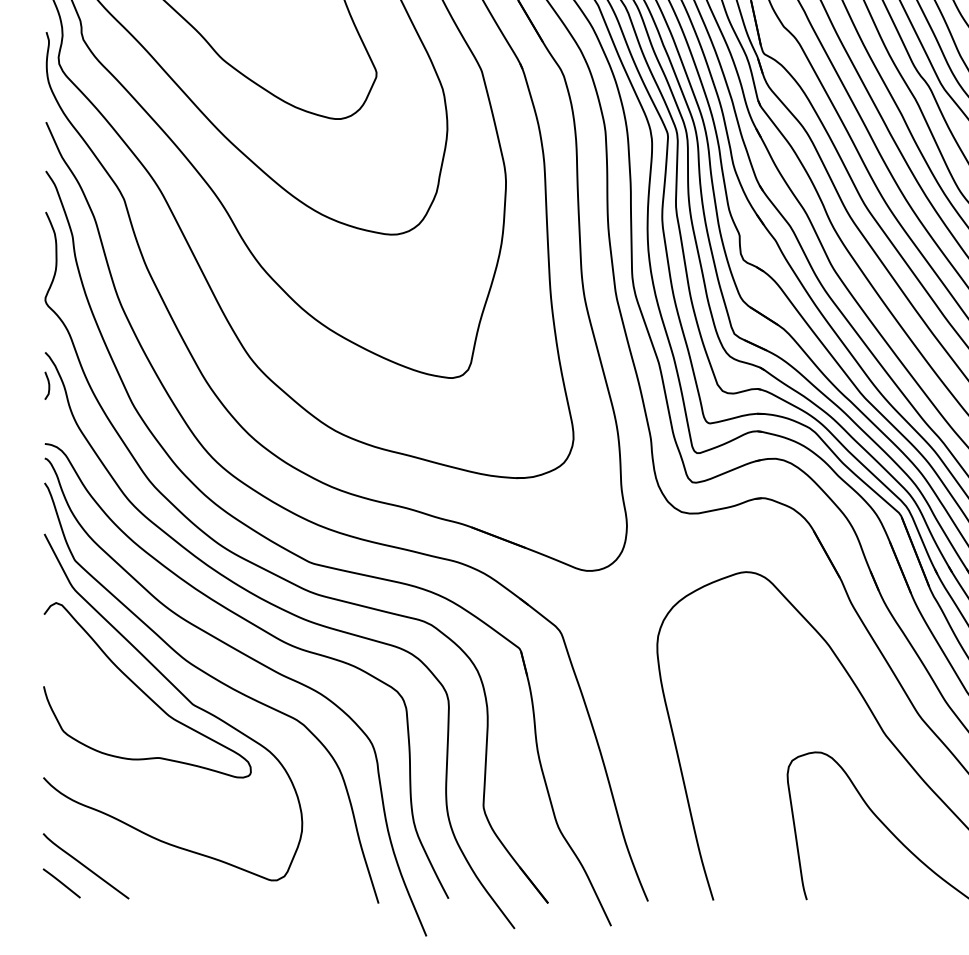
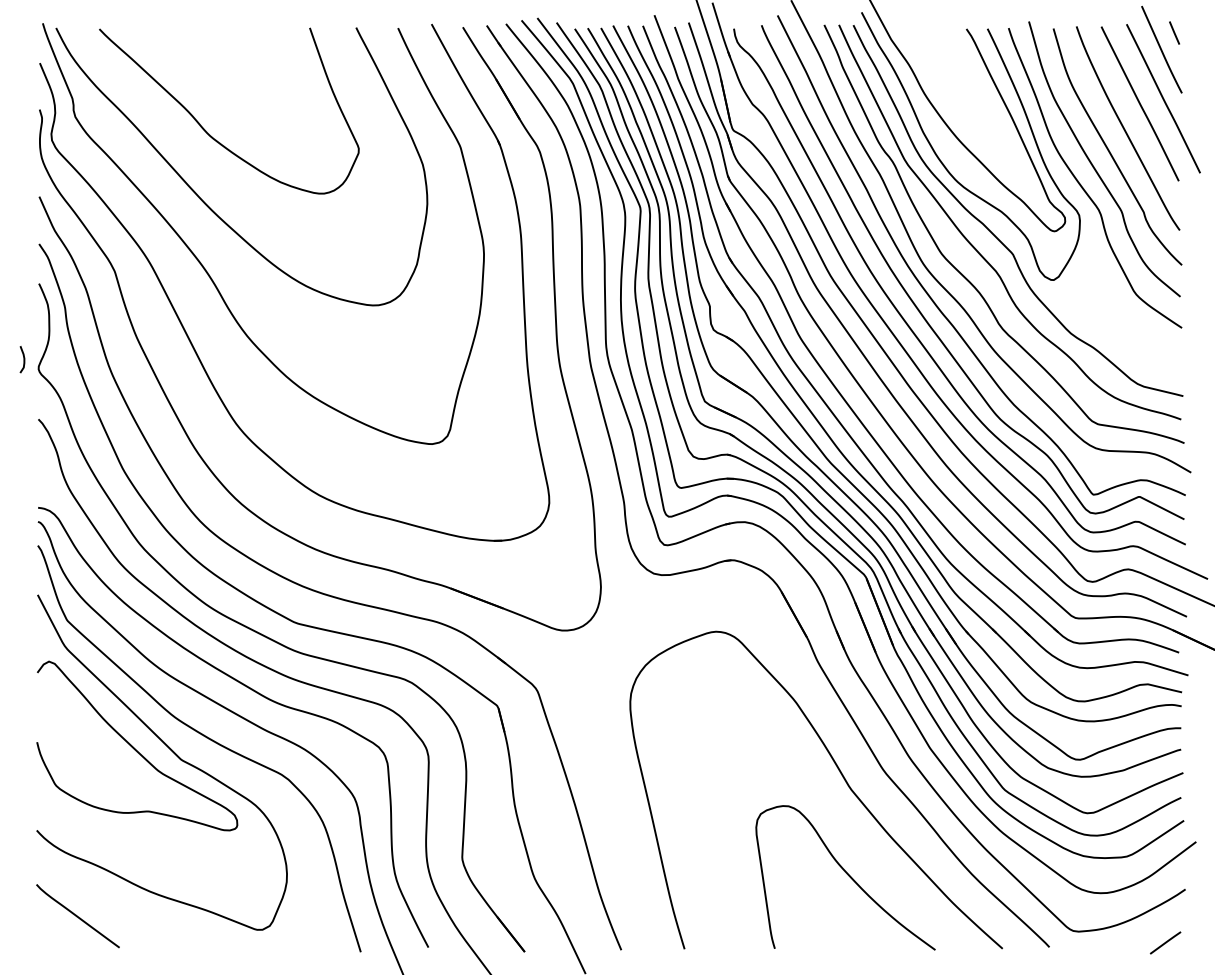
curve: (48, 385) -> (23, 359), moved
line: (61, 883) -> (54, 932), removed

